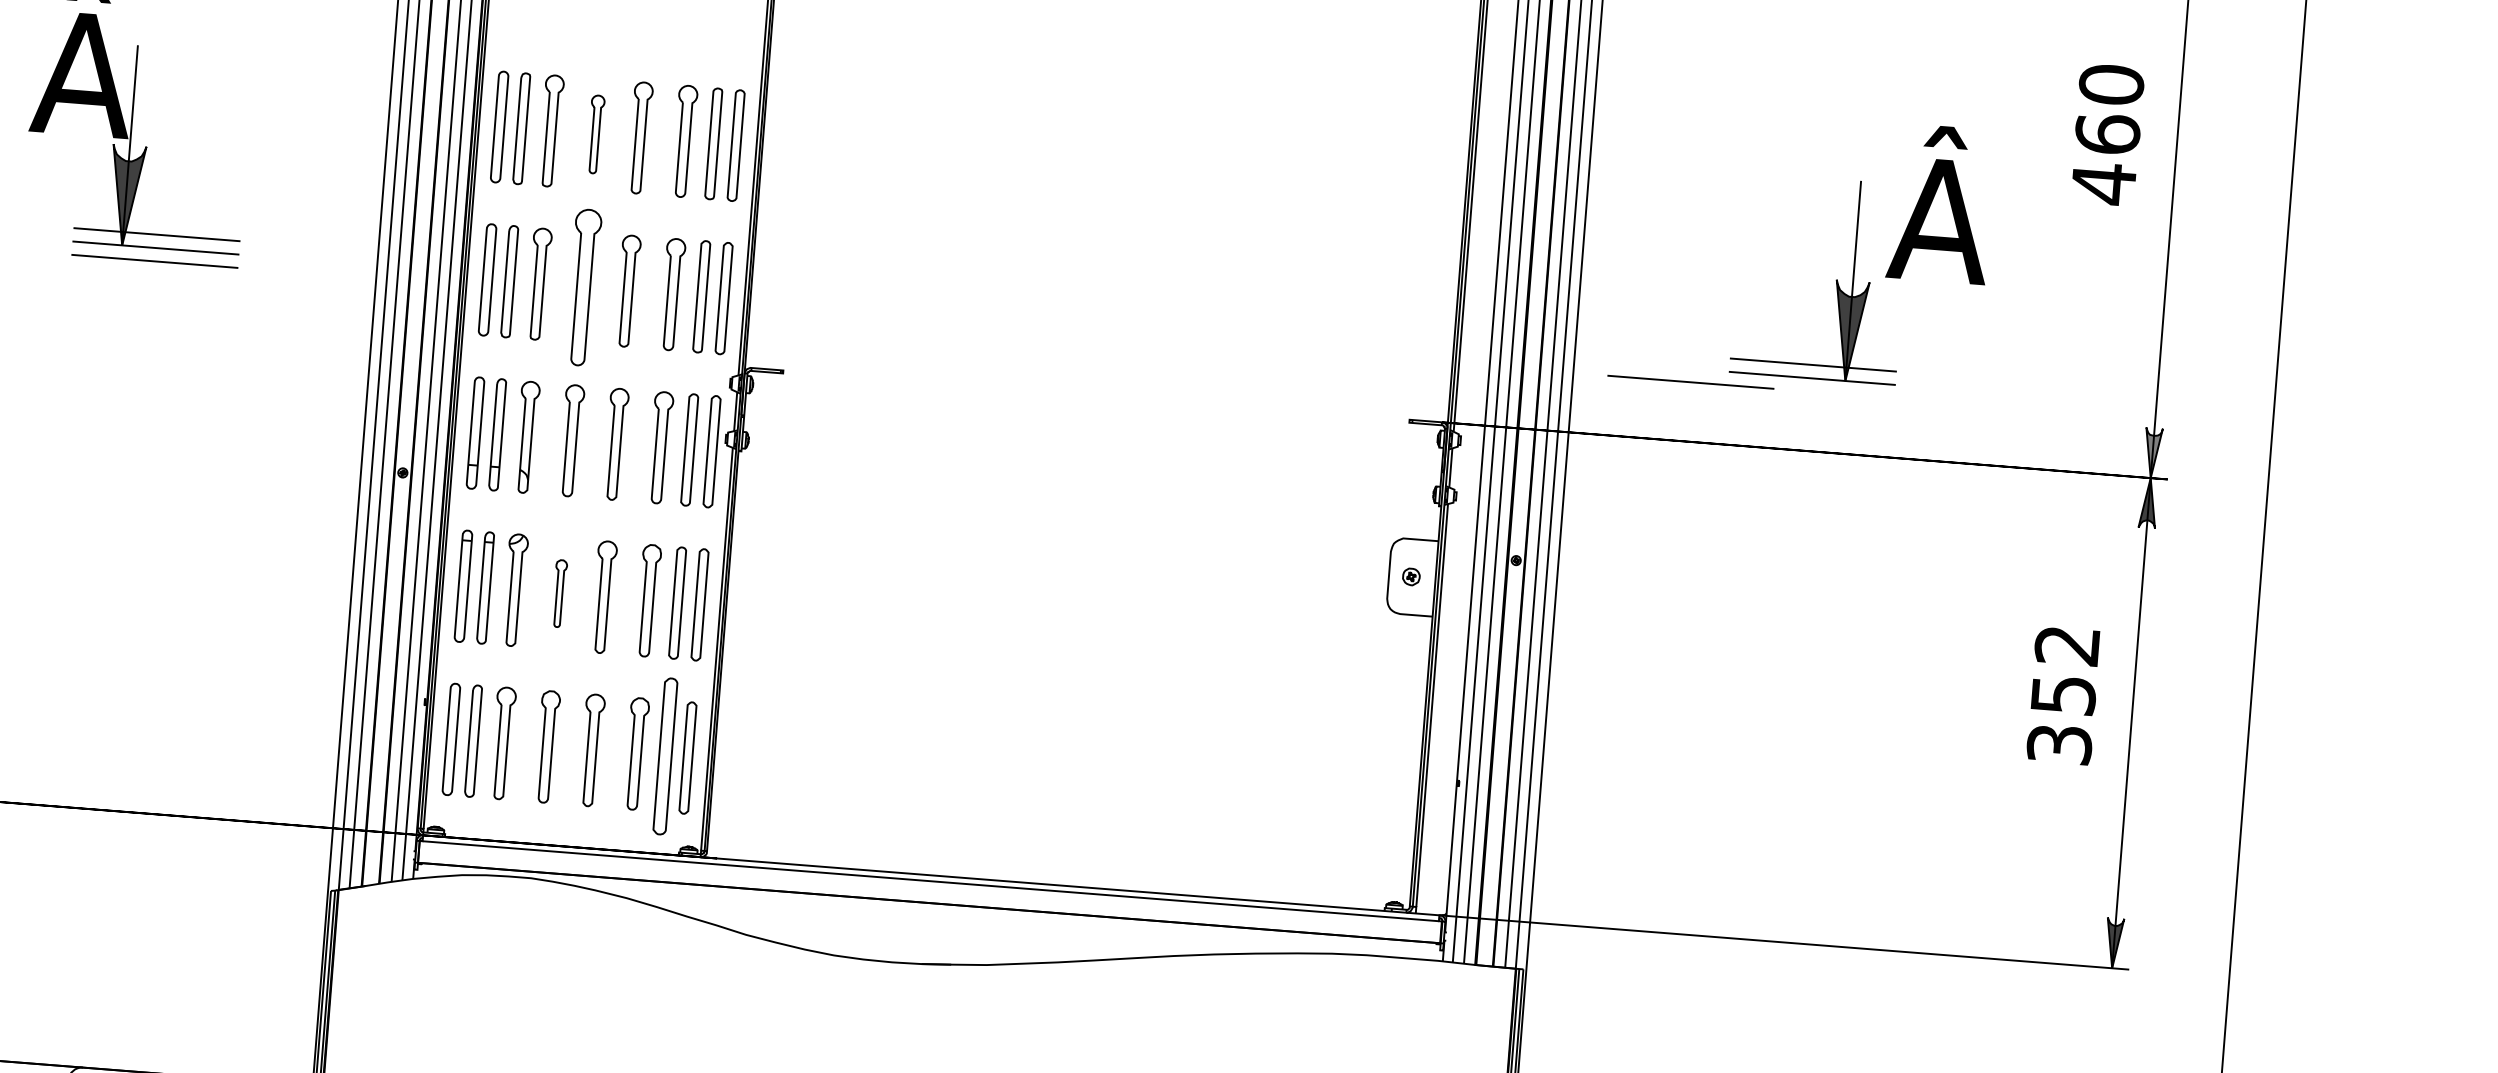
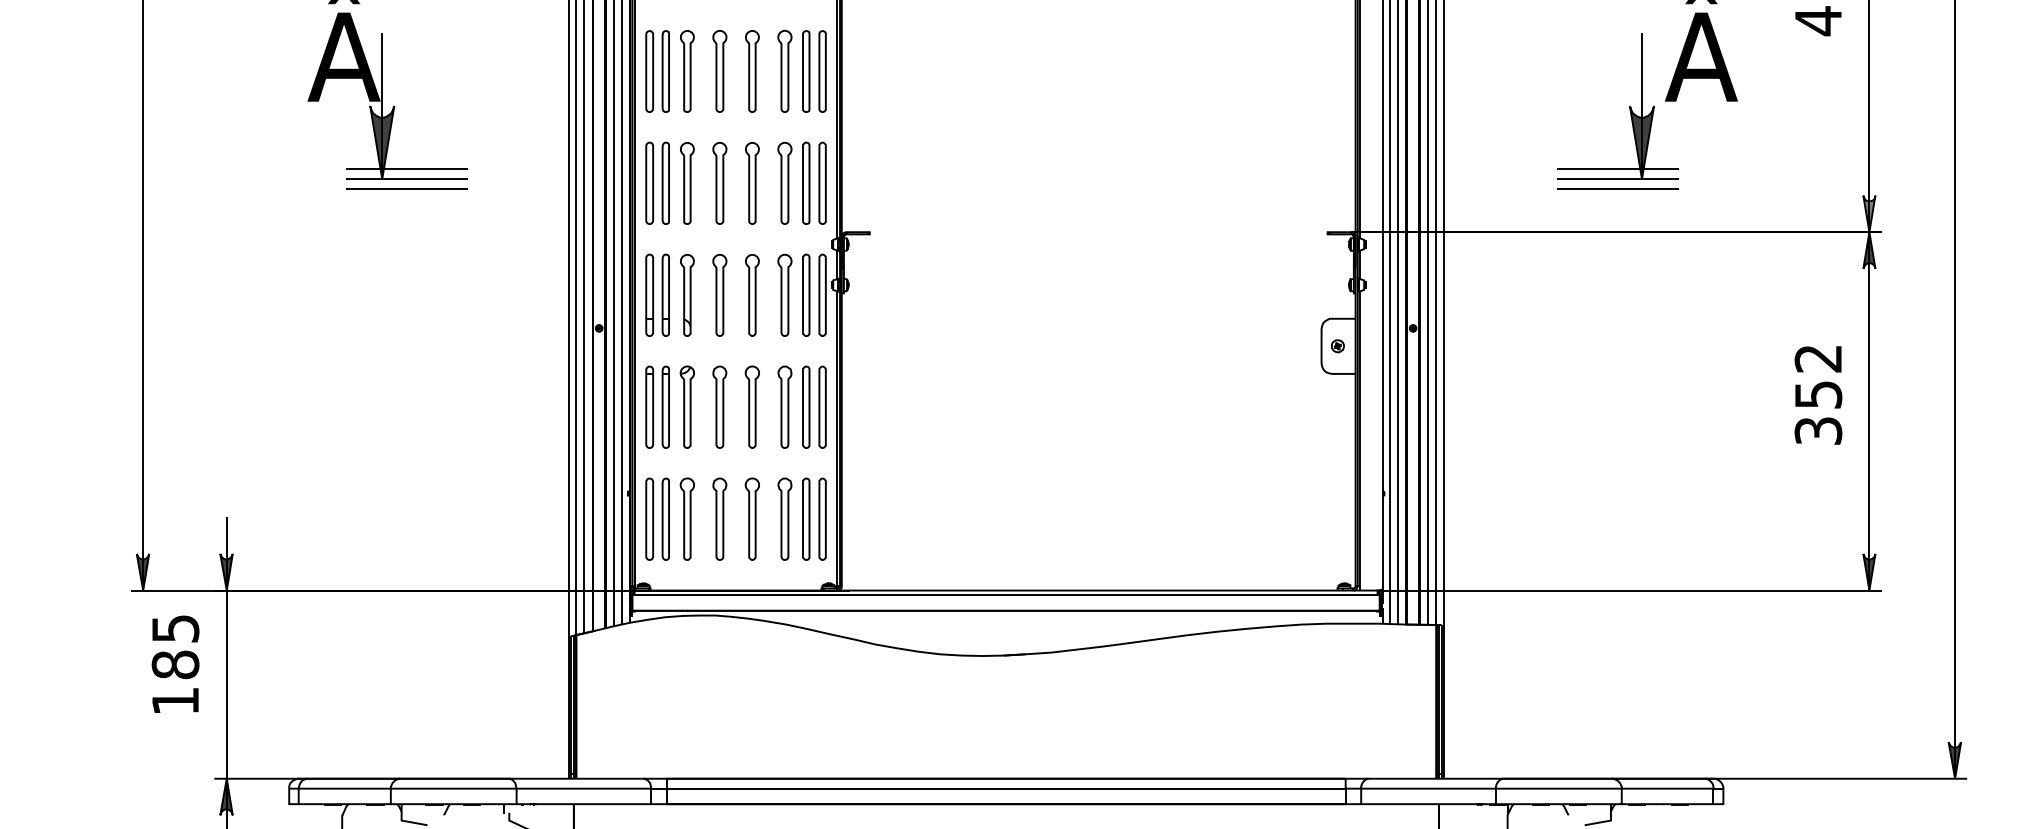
part: (595, 134) -> (719, 71), size x1.43
part: (583, 287) -> (719, 183), size x0.71
line: (1690, 381) -> (1617, 188), moved
part: (559, 592) -> (719, 406), size x1.67
part: (665, 755) -> (806, 518), size x0.71

